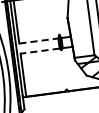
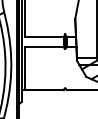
line: (38, 41) -> (44, 37), dashed -> solid
line: (39, 51) -> (43, 47), dashed -> solid

